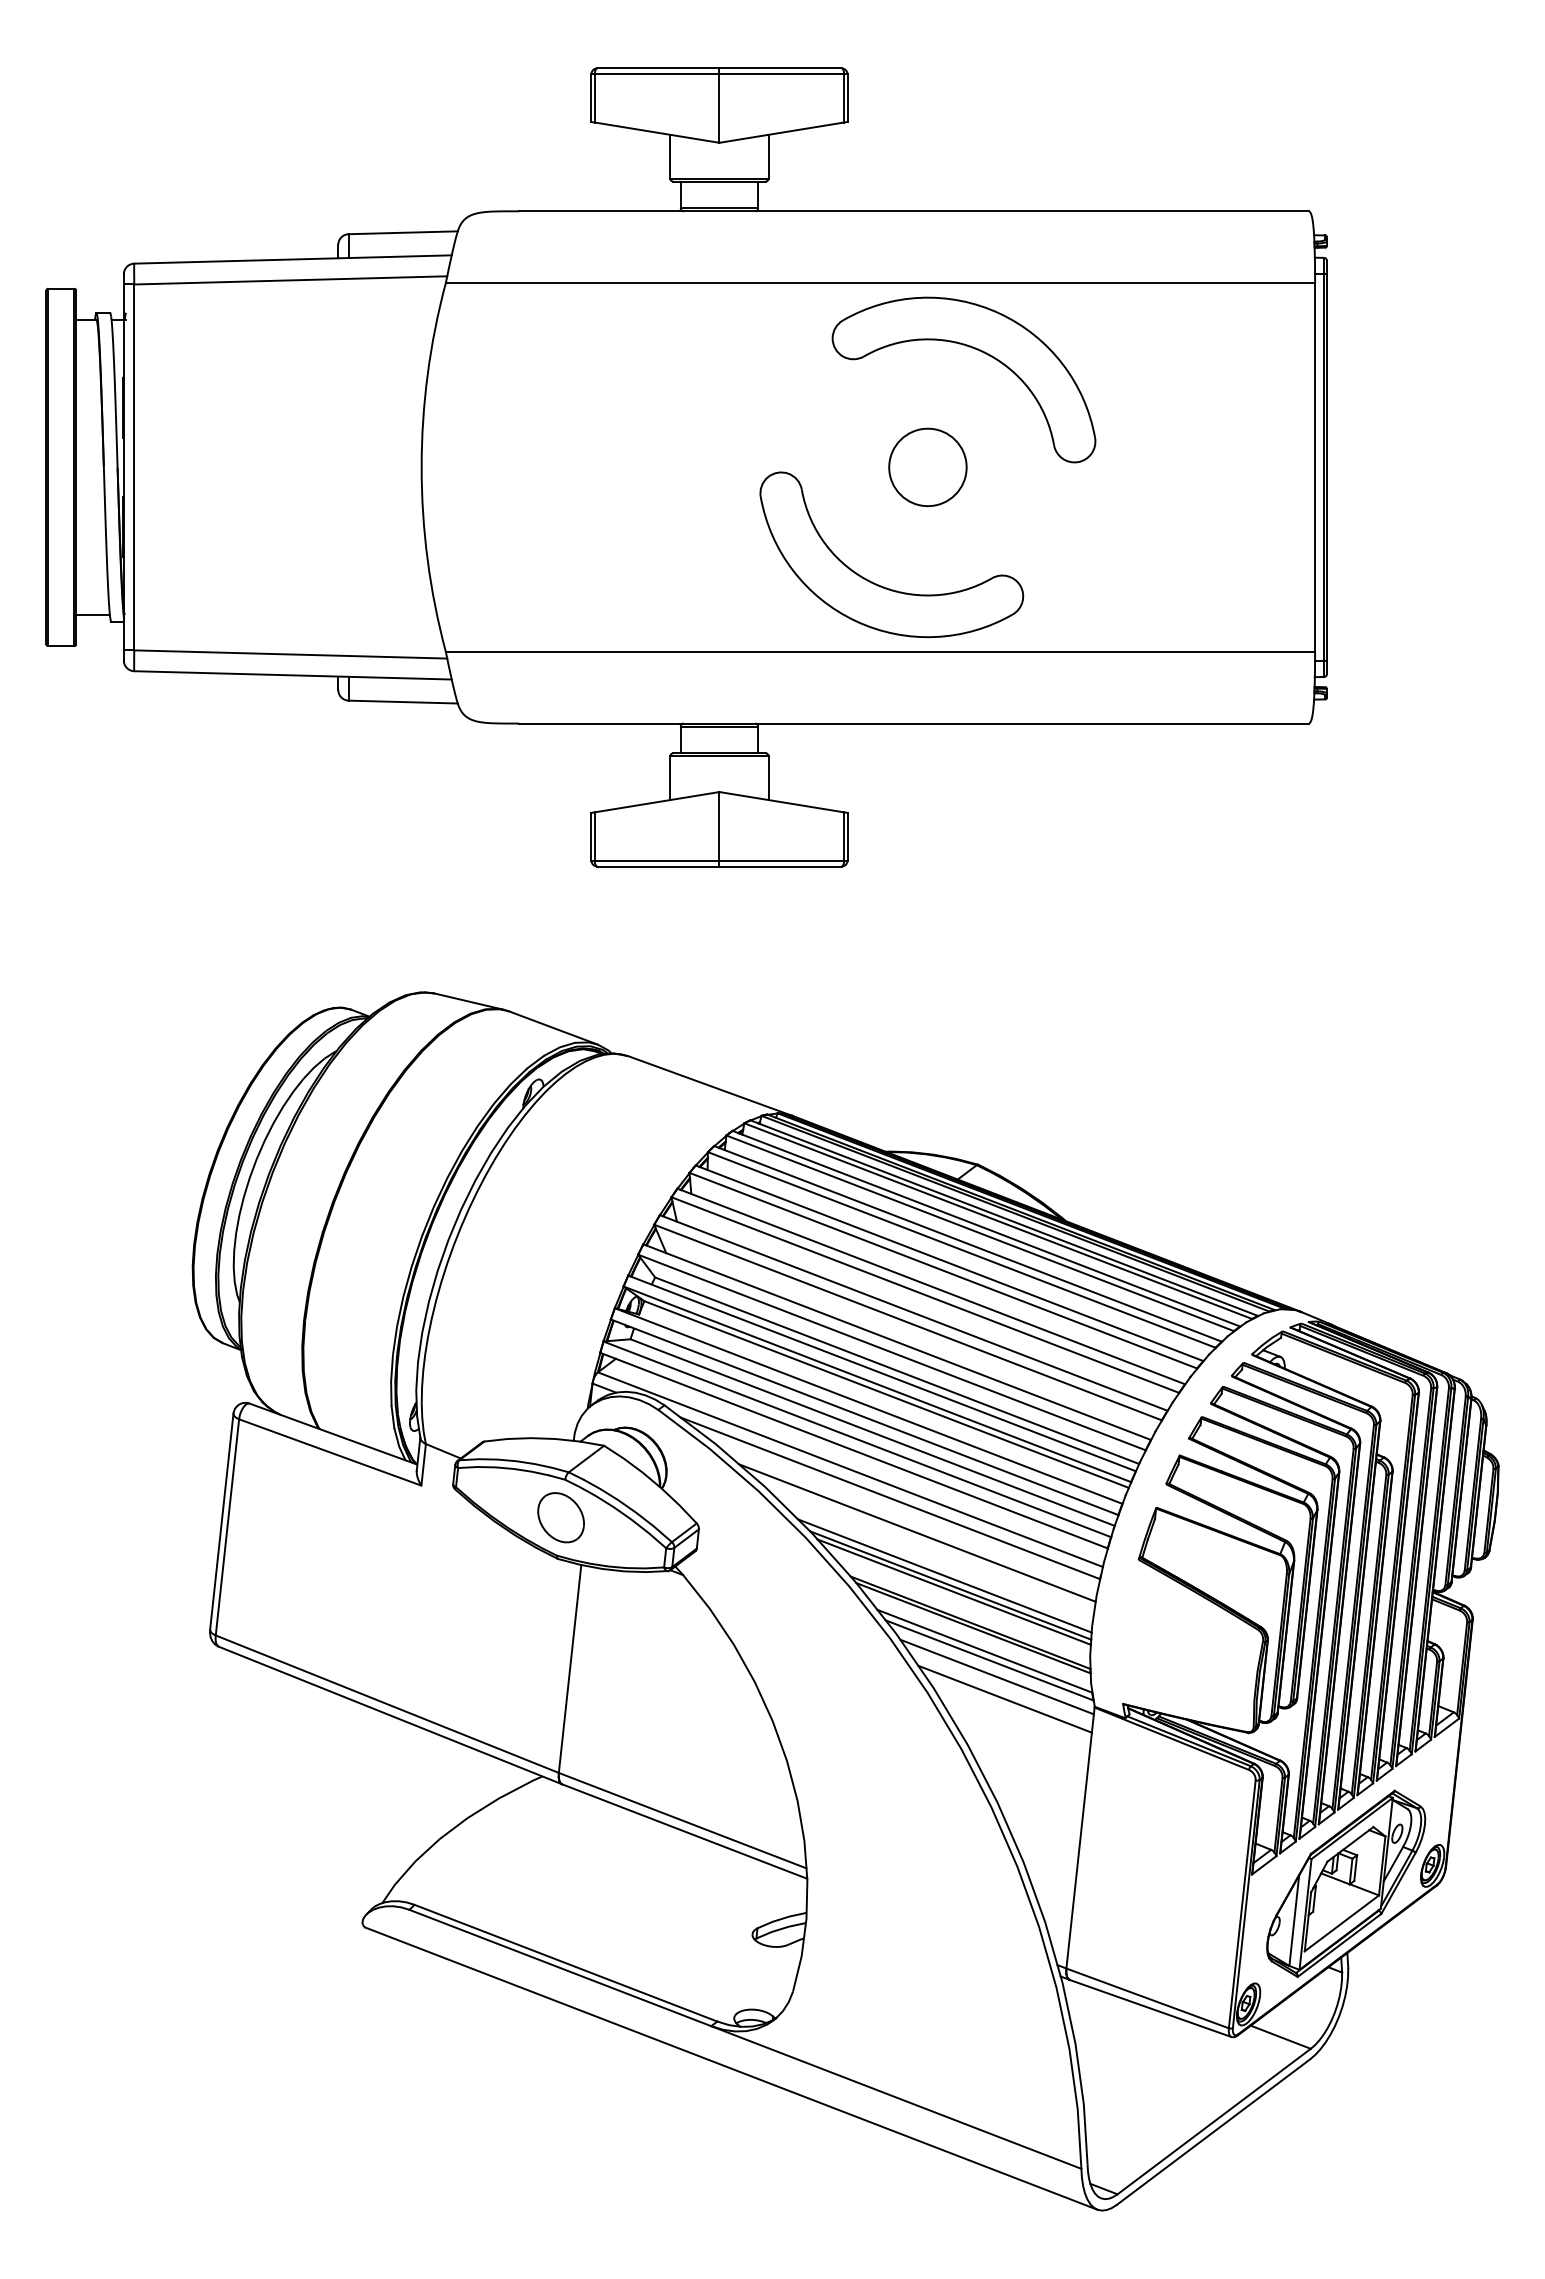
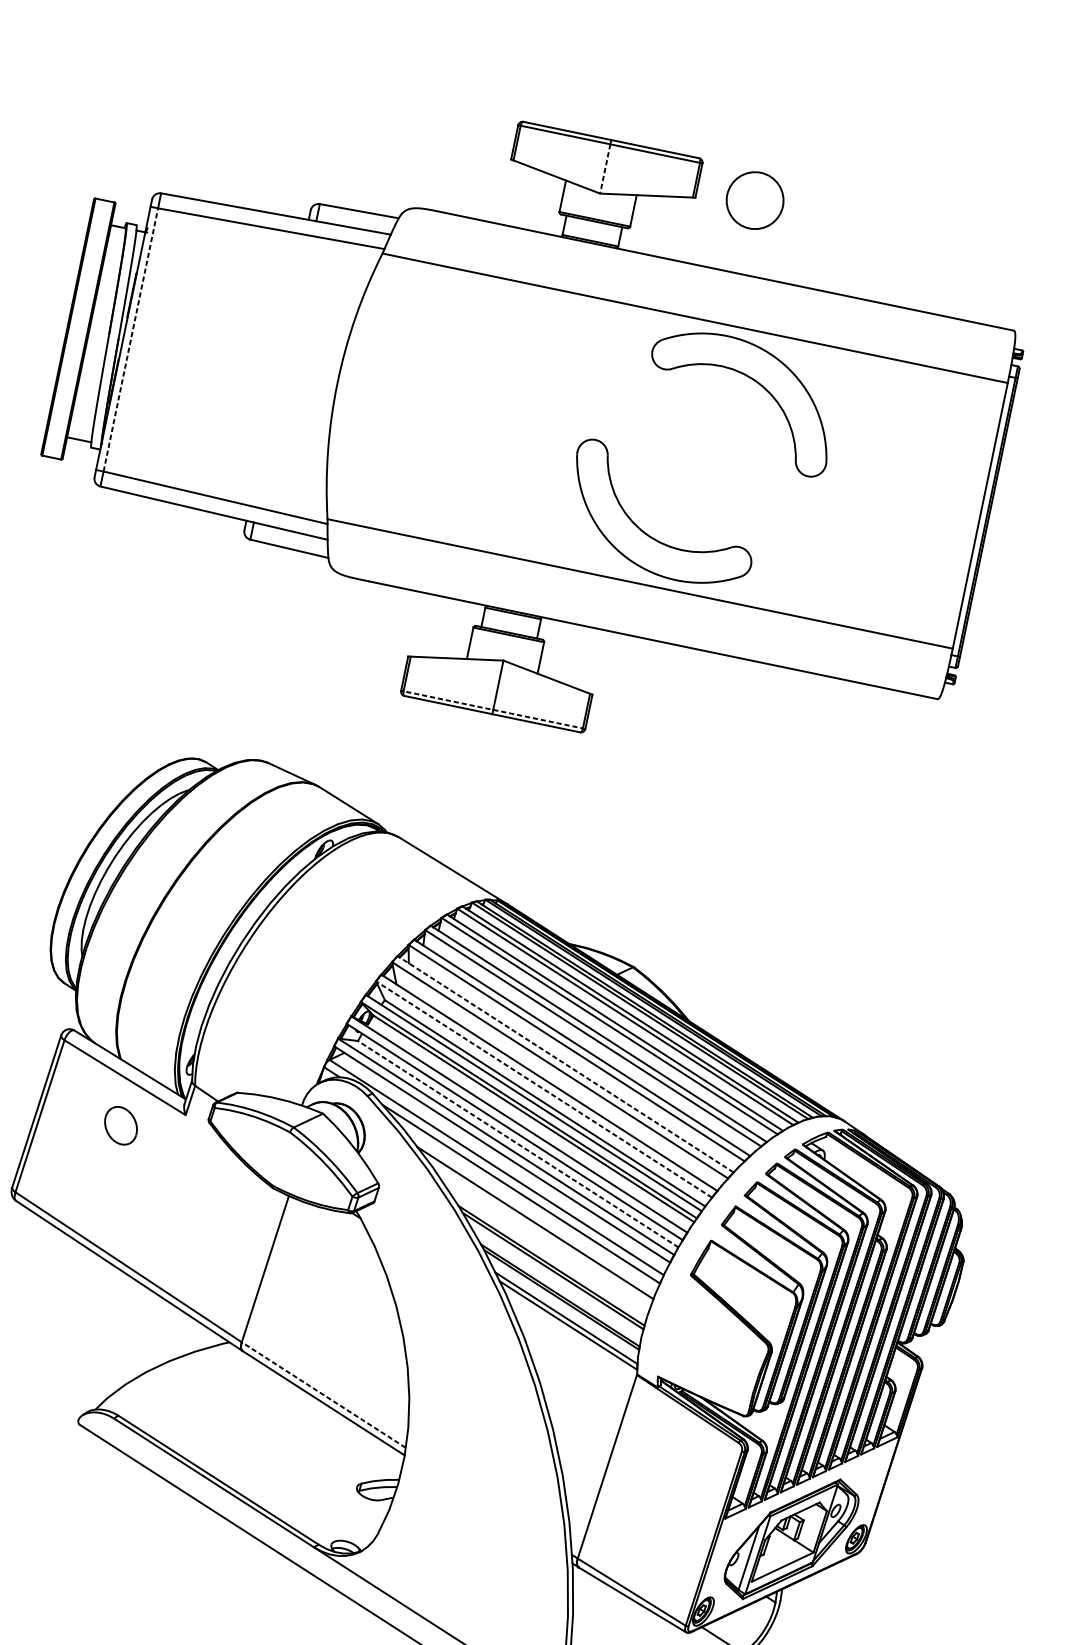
line: (719, 109) -> (605, 169), solid -> dashed
circle: (927, 466) -> (754, 199), moved
line: (134, 467) -> (131, 340), solid -> dashed
line: (718, 860) -> (492, 709), solid -> dashed
line: (913, 1312) -> (565, 1063), solid -> dashed
line: (891, 1352) -> (543, 1089), solid -> dashed
line: (872, 1432) -> (518, 1144), solid -> dashed
part: (560, 1517) -> (120, 1125), moved
line: (944, 1575) -> (548, 1257), removed
line: (996, 1676) -> (570, 1338), removed
line: (1004, 1698) -> (573, 1355), removed
line: (682, 1820) -> (323, 1394), solid -> dashed

